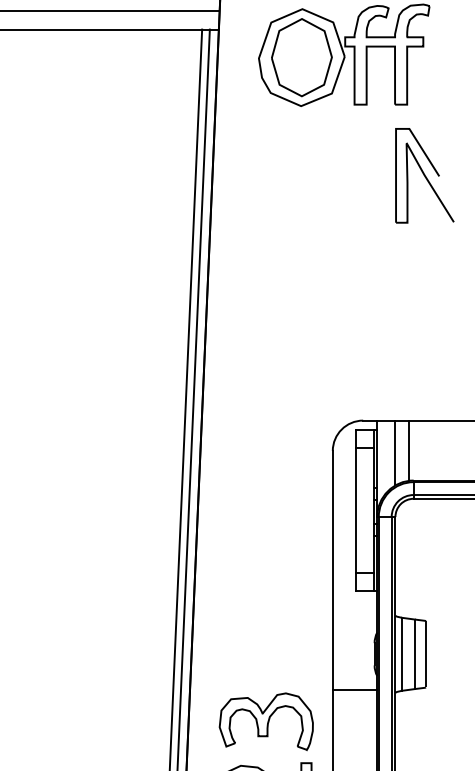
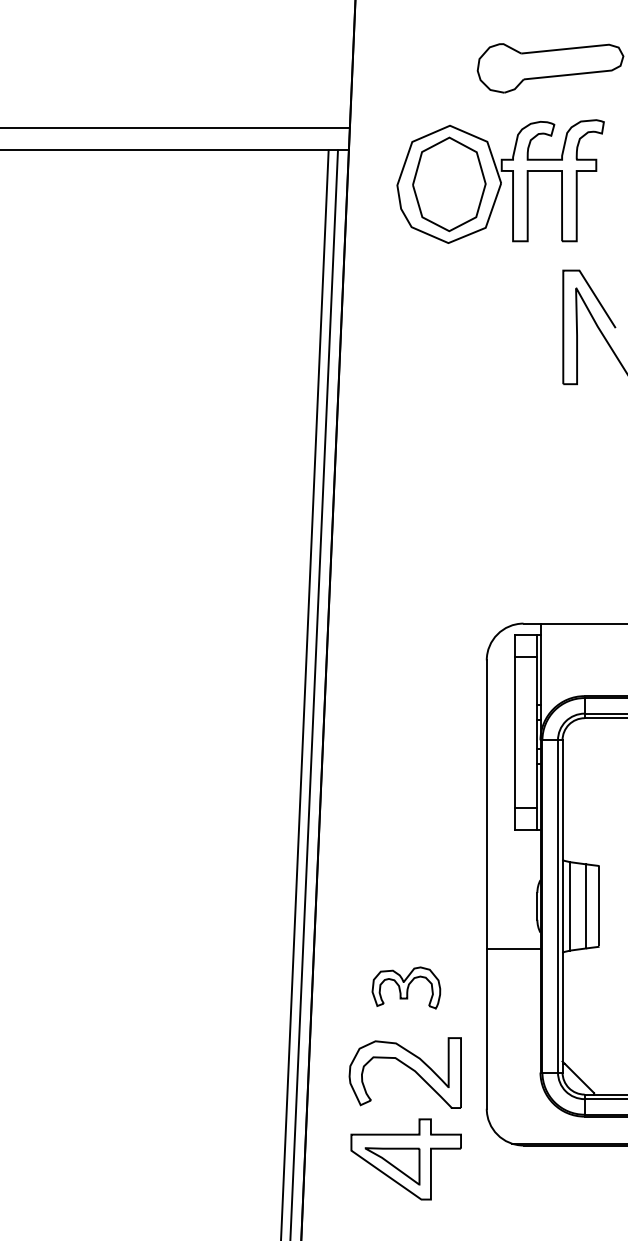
line: (409, 450) -> (579, 659), removed
line: (395, 452) -> (562, 662), removed
part: (266, 721) -> (406, 987), size x0.6

